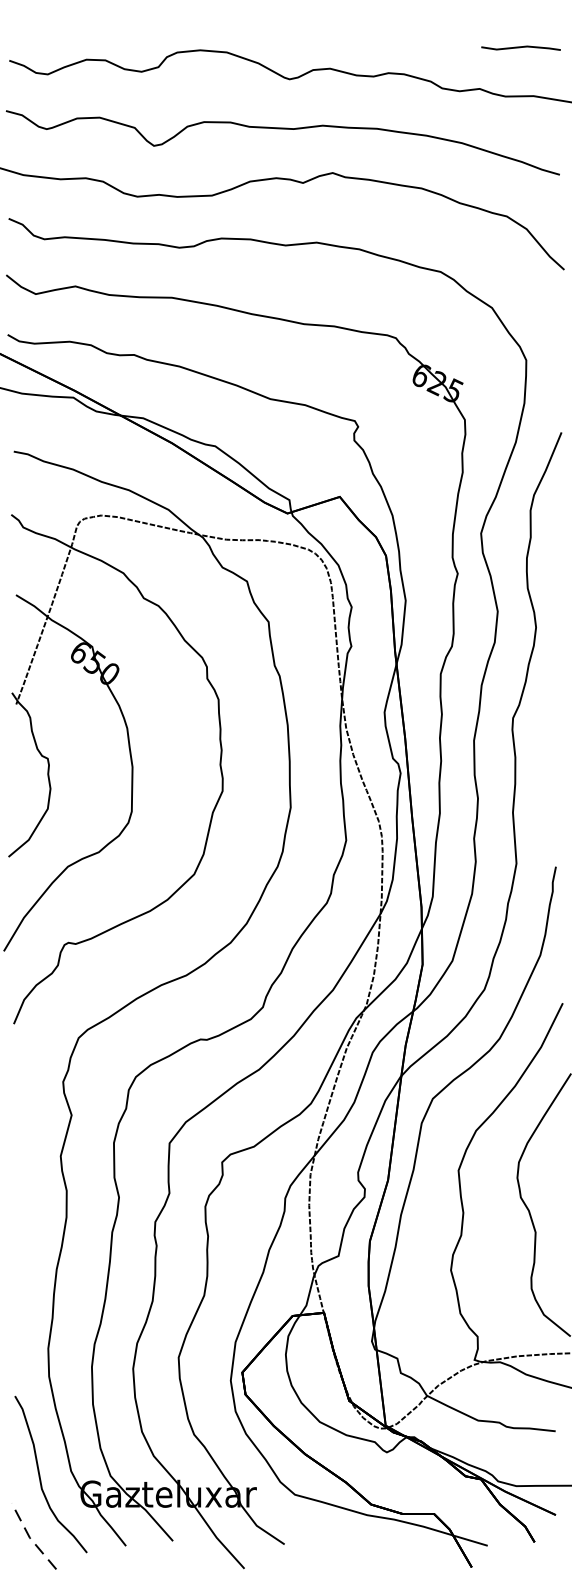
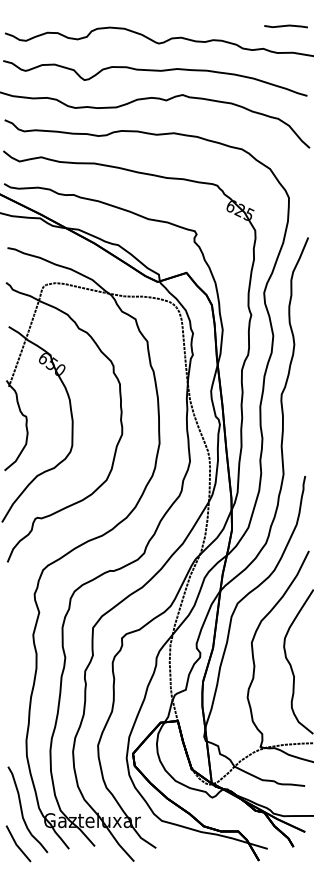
line: (30, 1537) -> (16, 844), dashed -> solid

